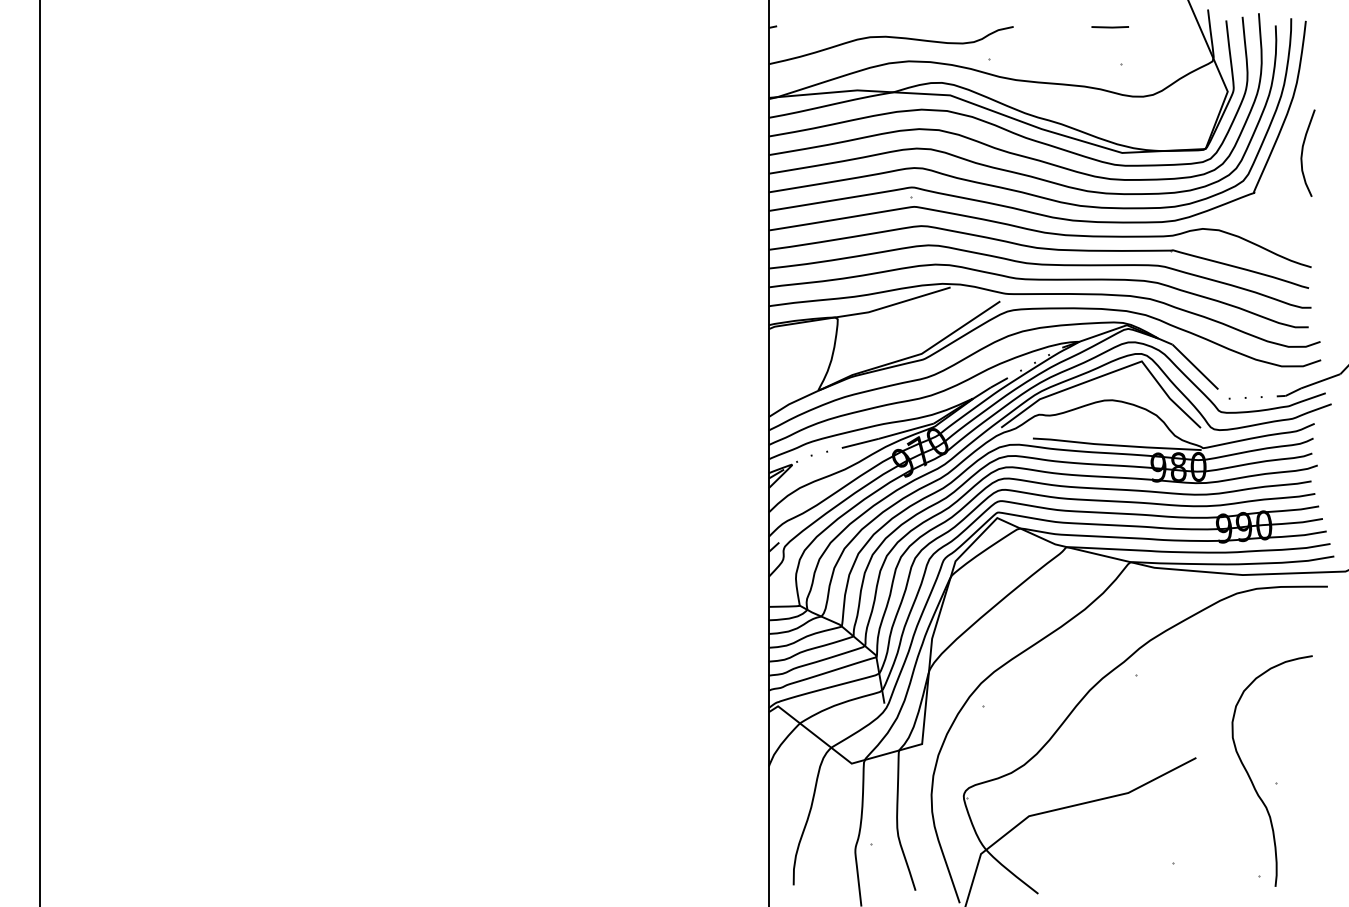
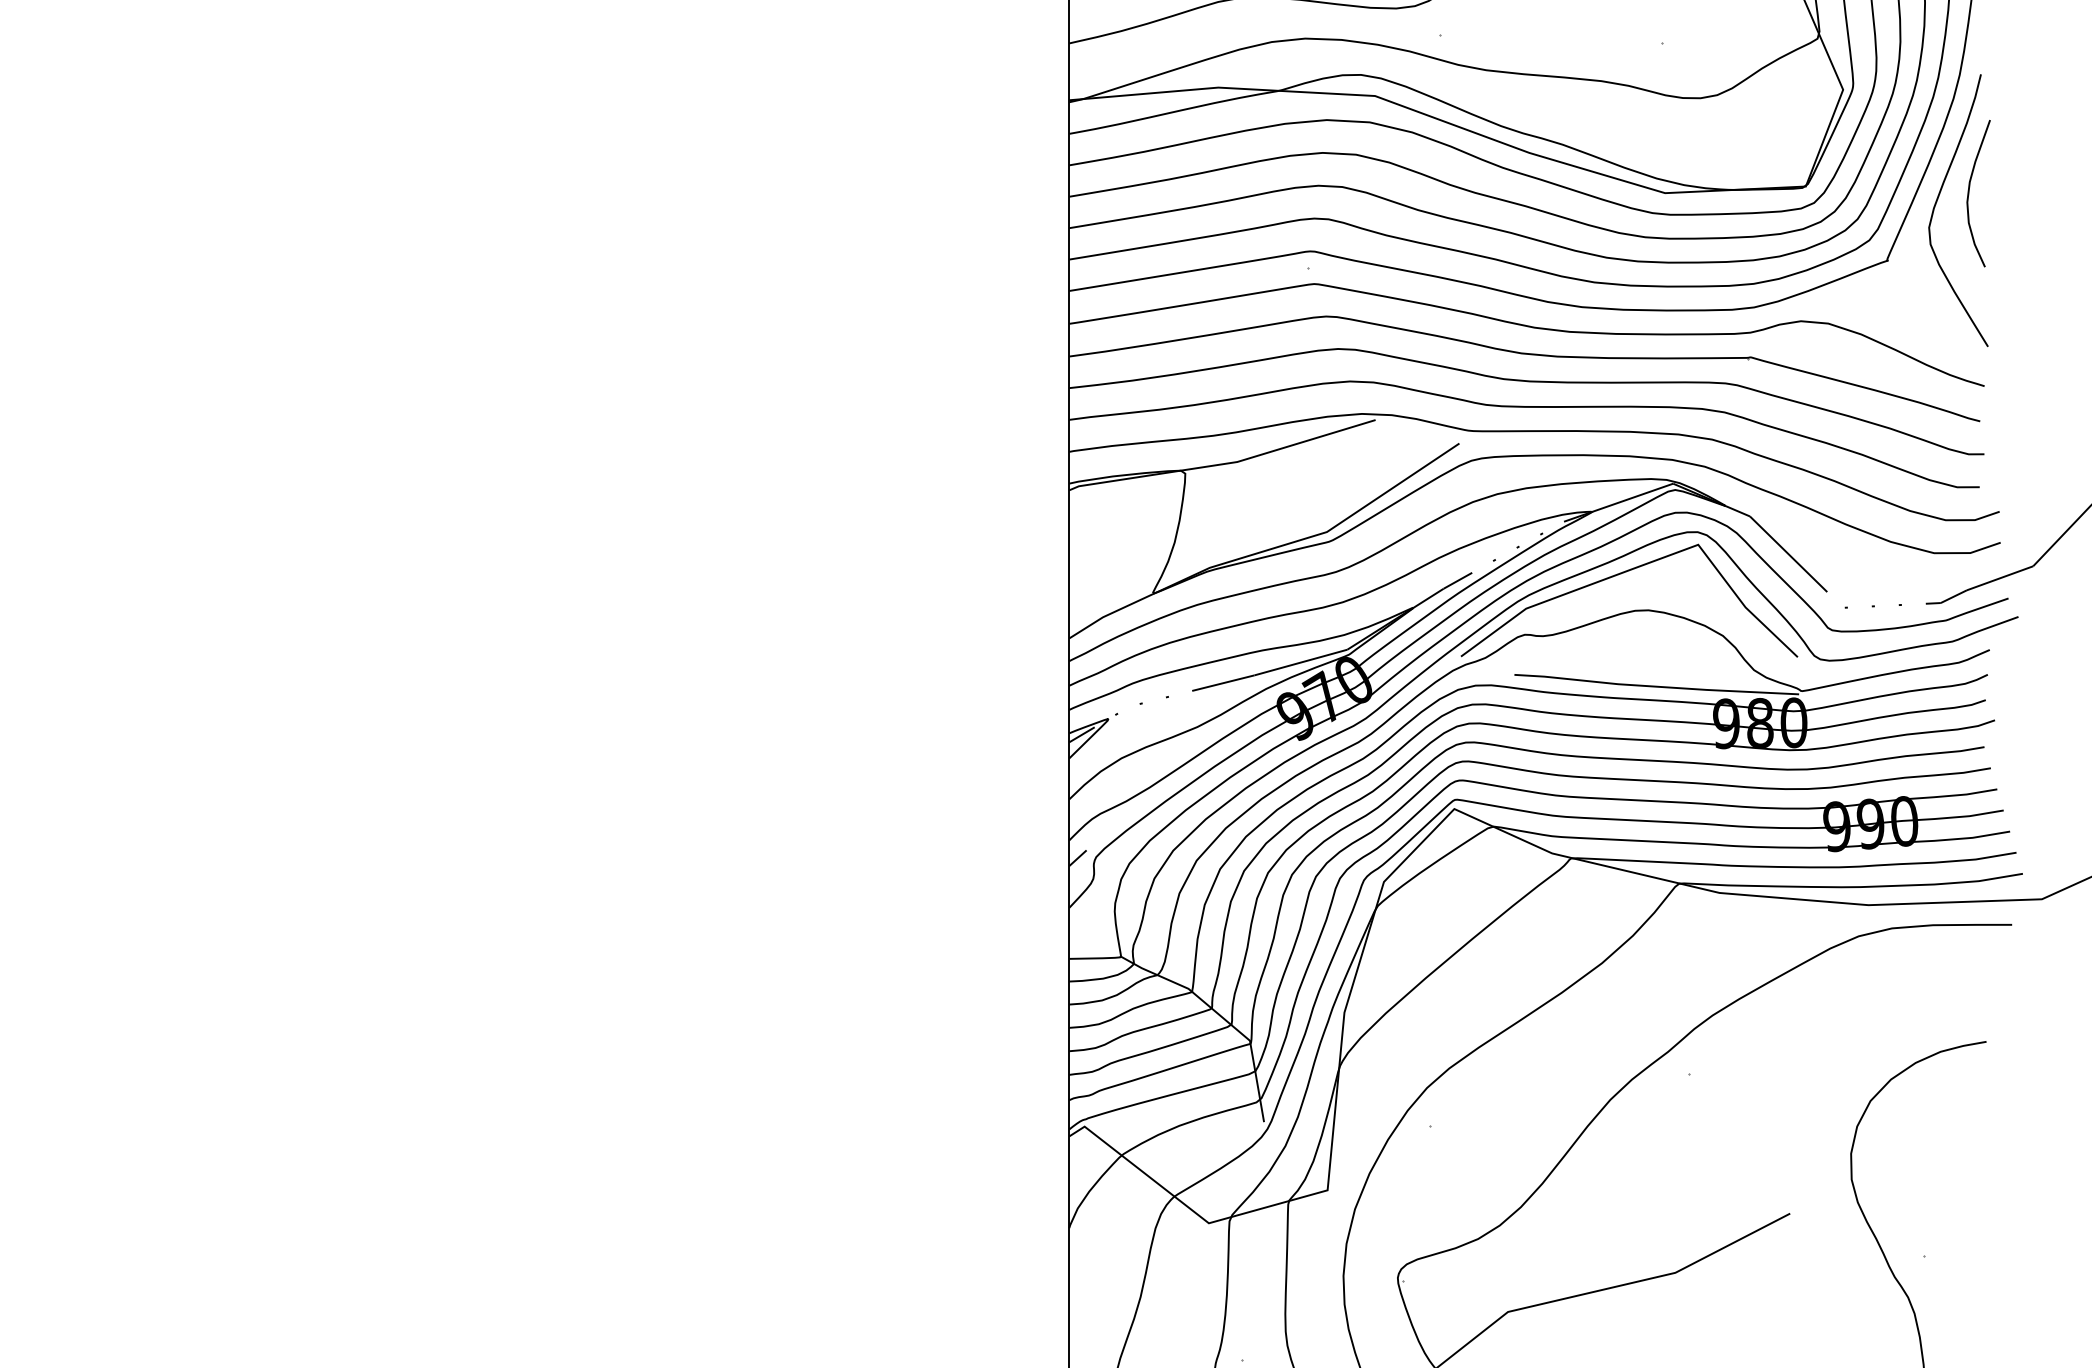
curve: (1283, 160) -> (1937, 205), added

